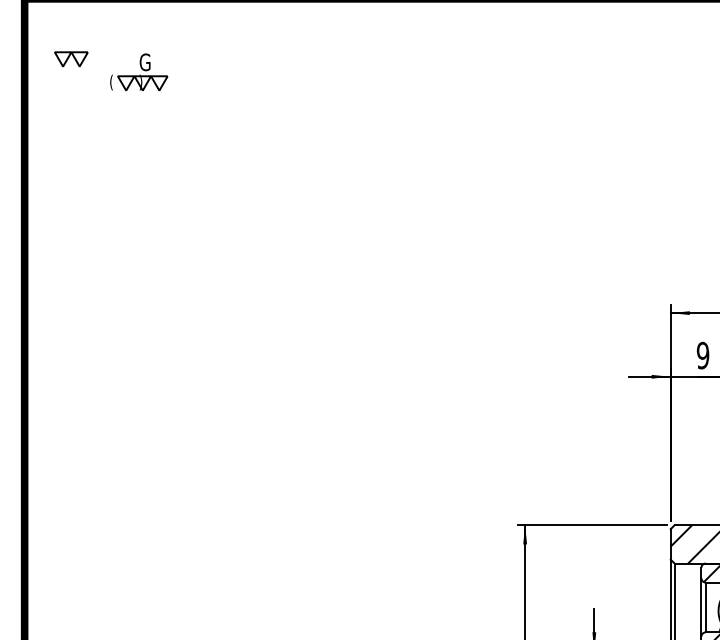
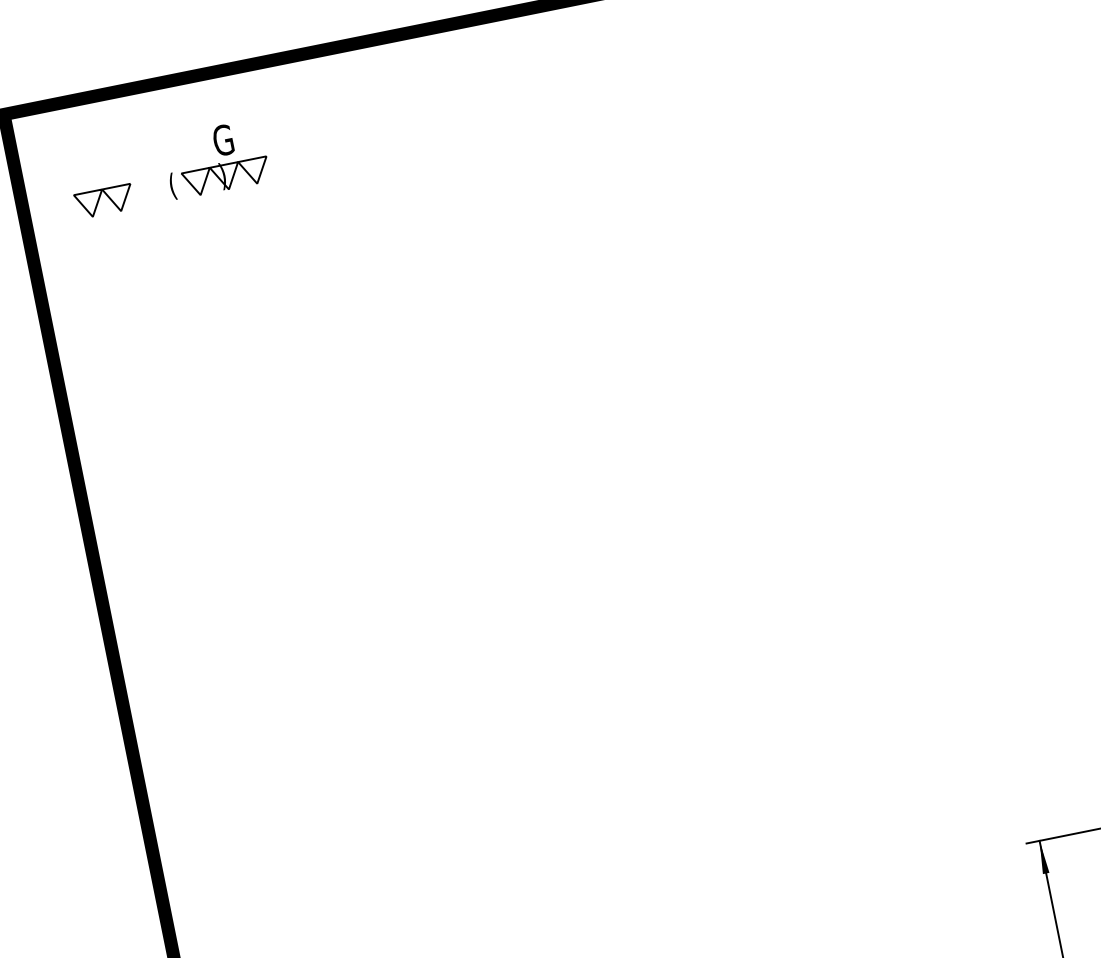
part: (139, 72) -> (217, 159), moved

